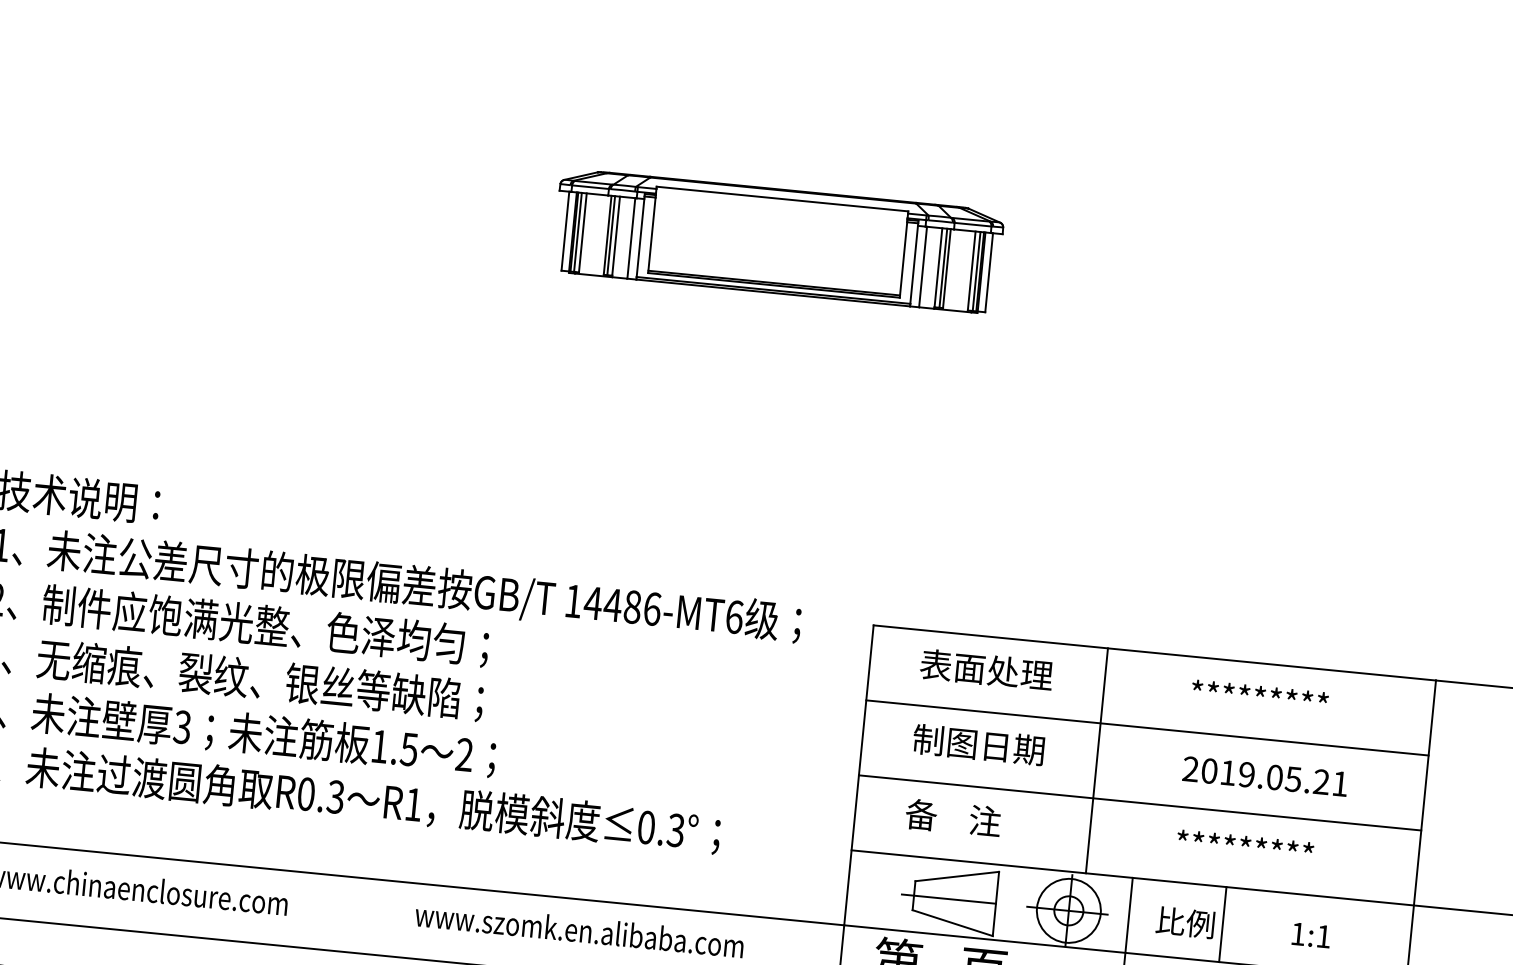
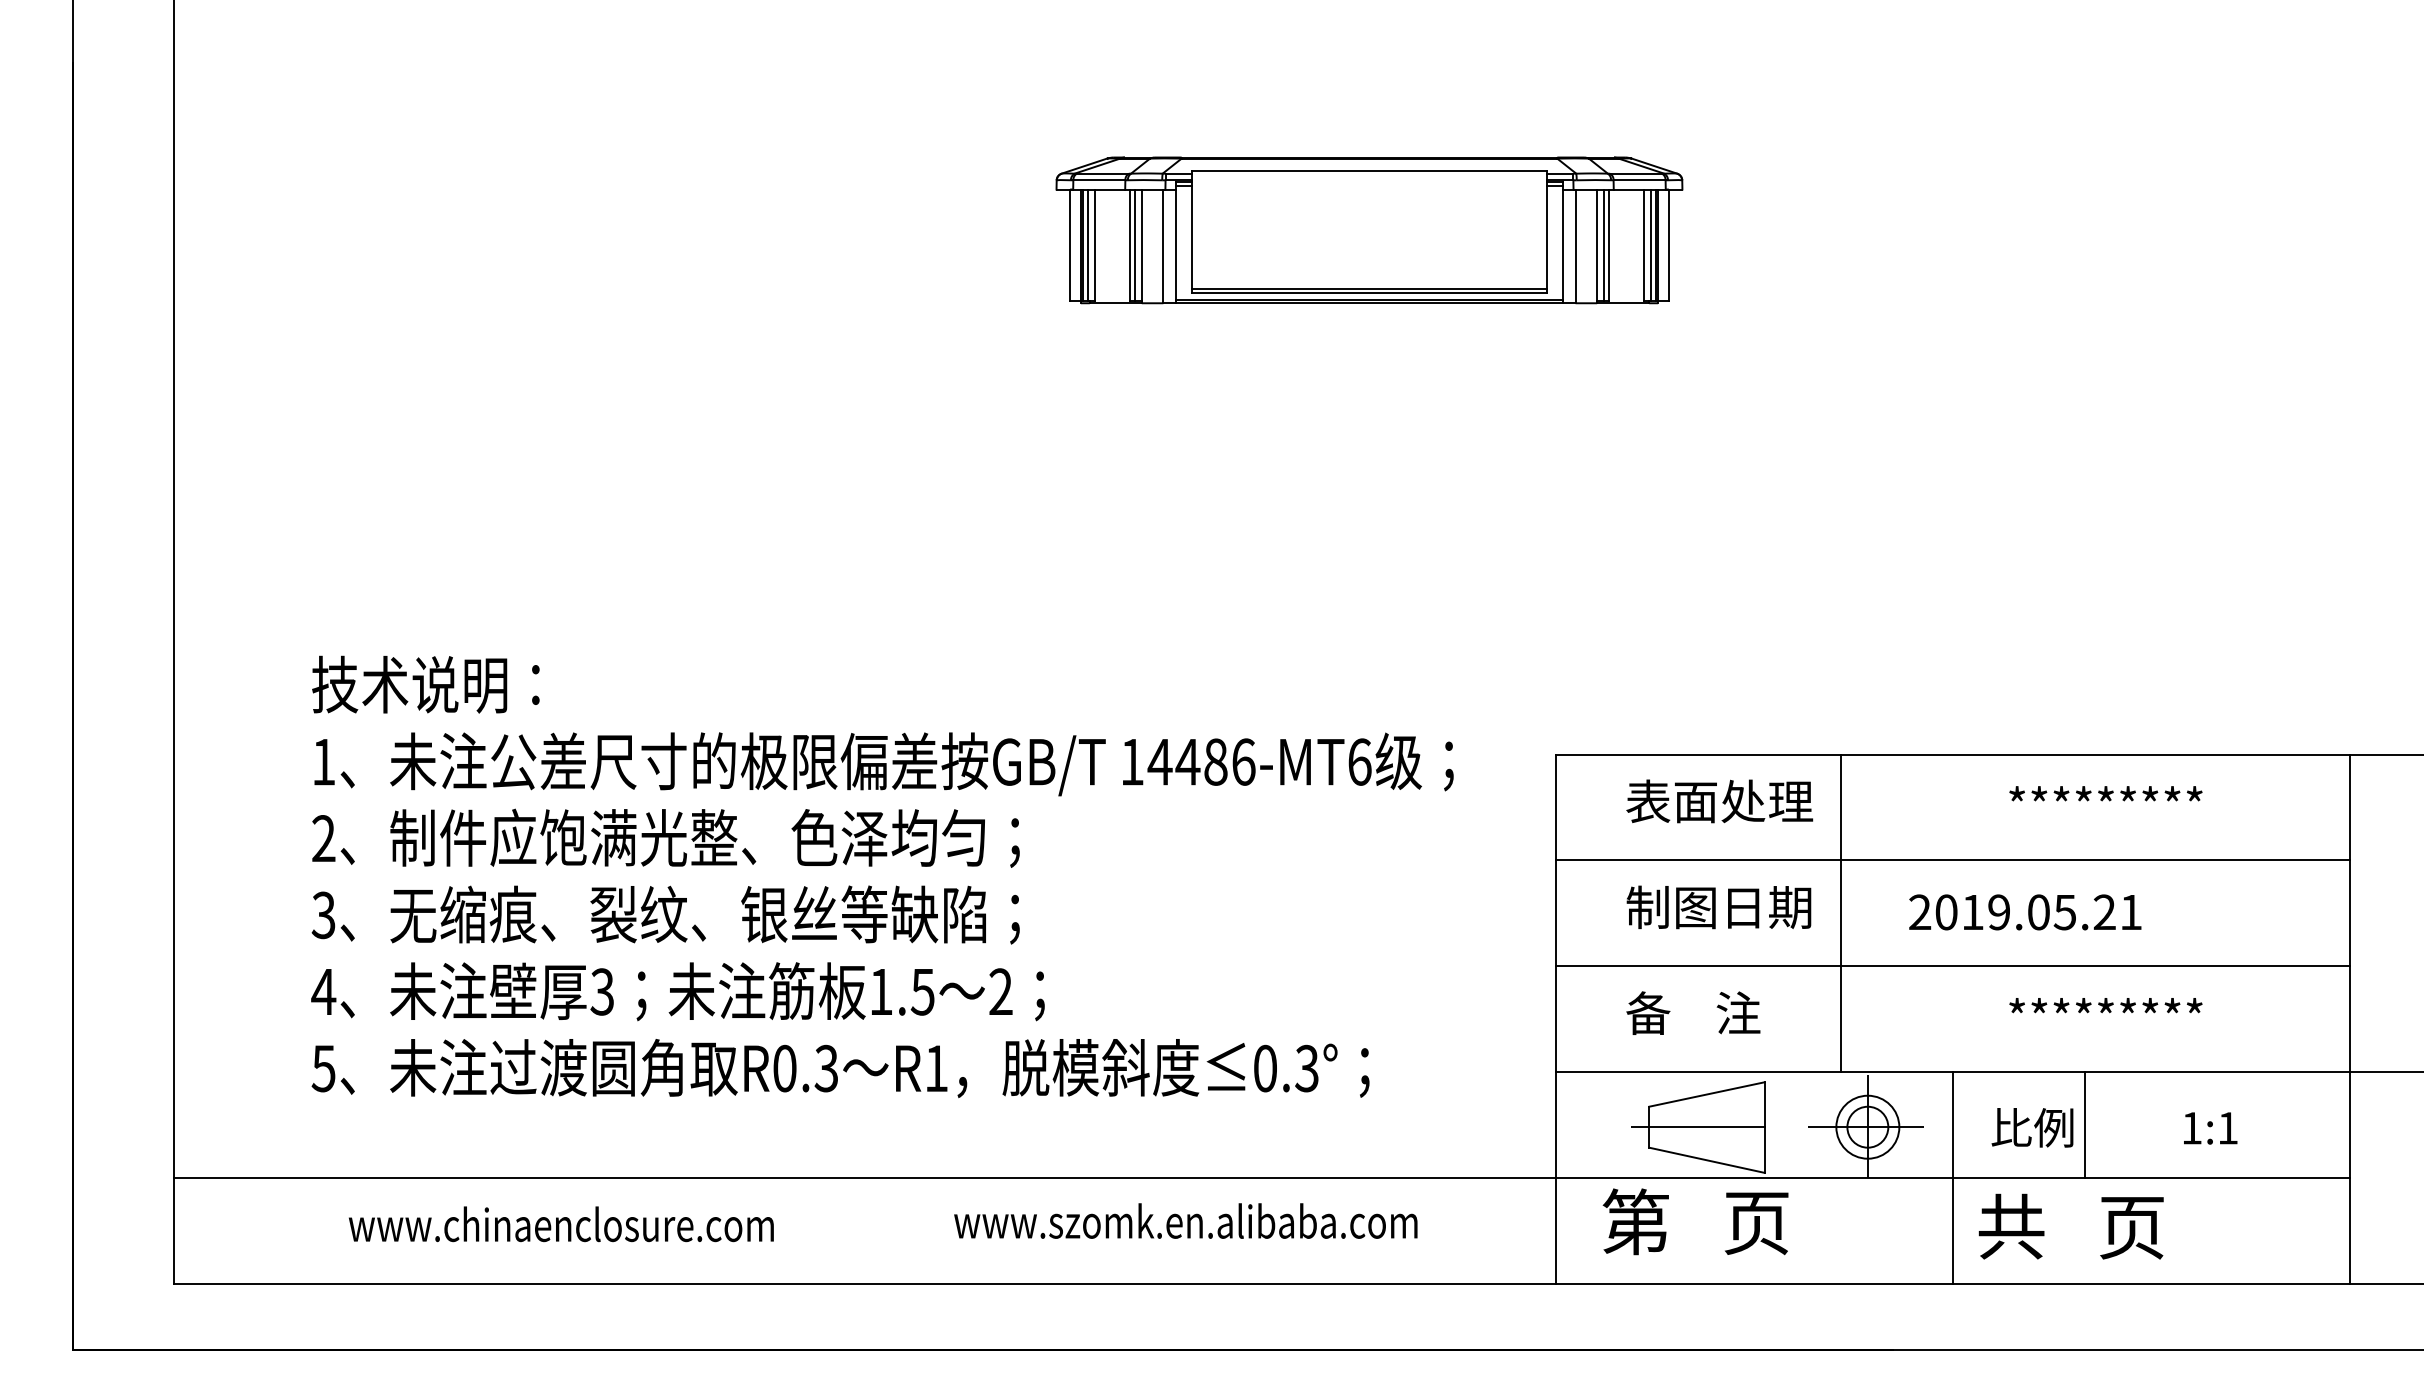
line: (1096, 760) -> (1840, 913), moved
text: (1265, 776) -> (2025, 912), moved
circle: (1068, 911) -> (1867, 1127), size x0.7

